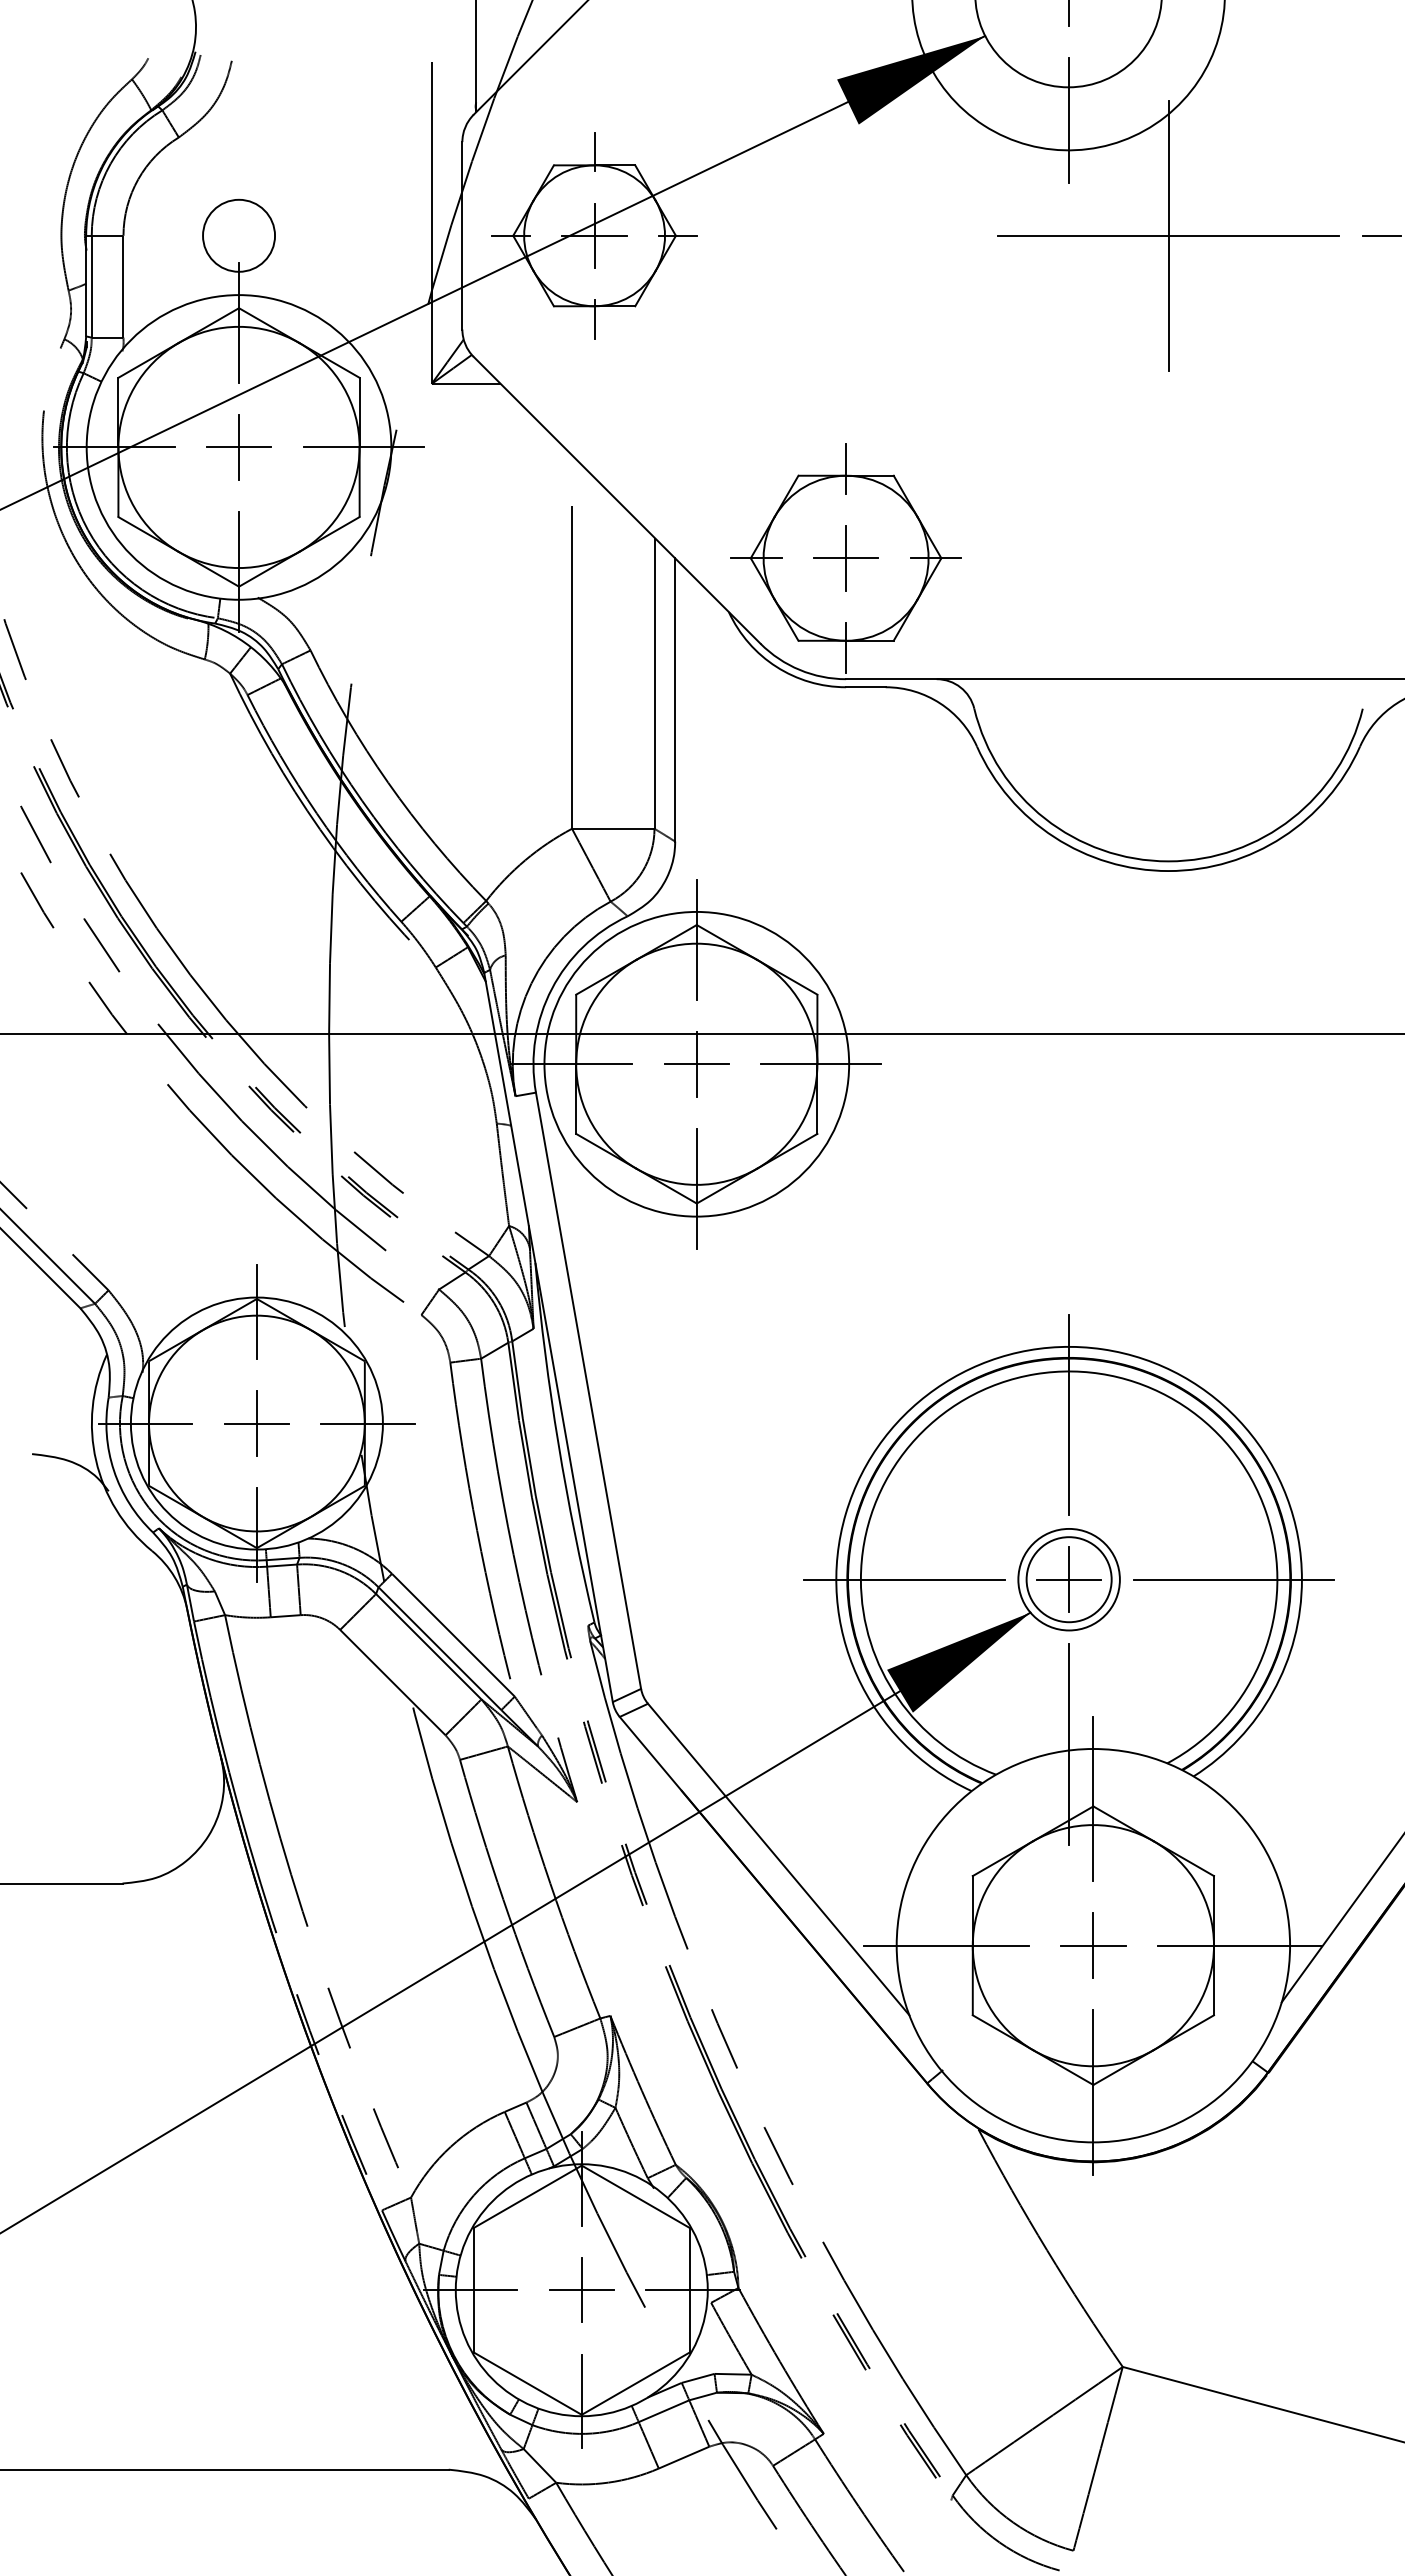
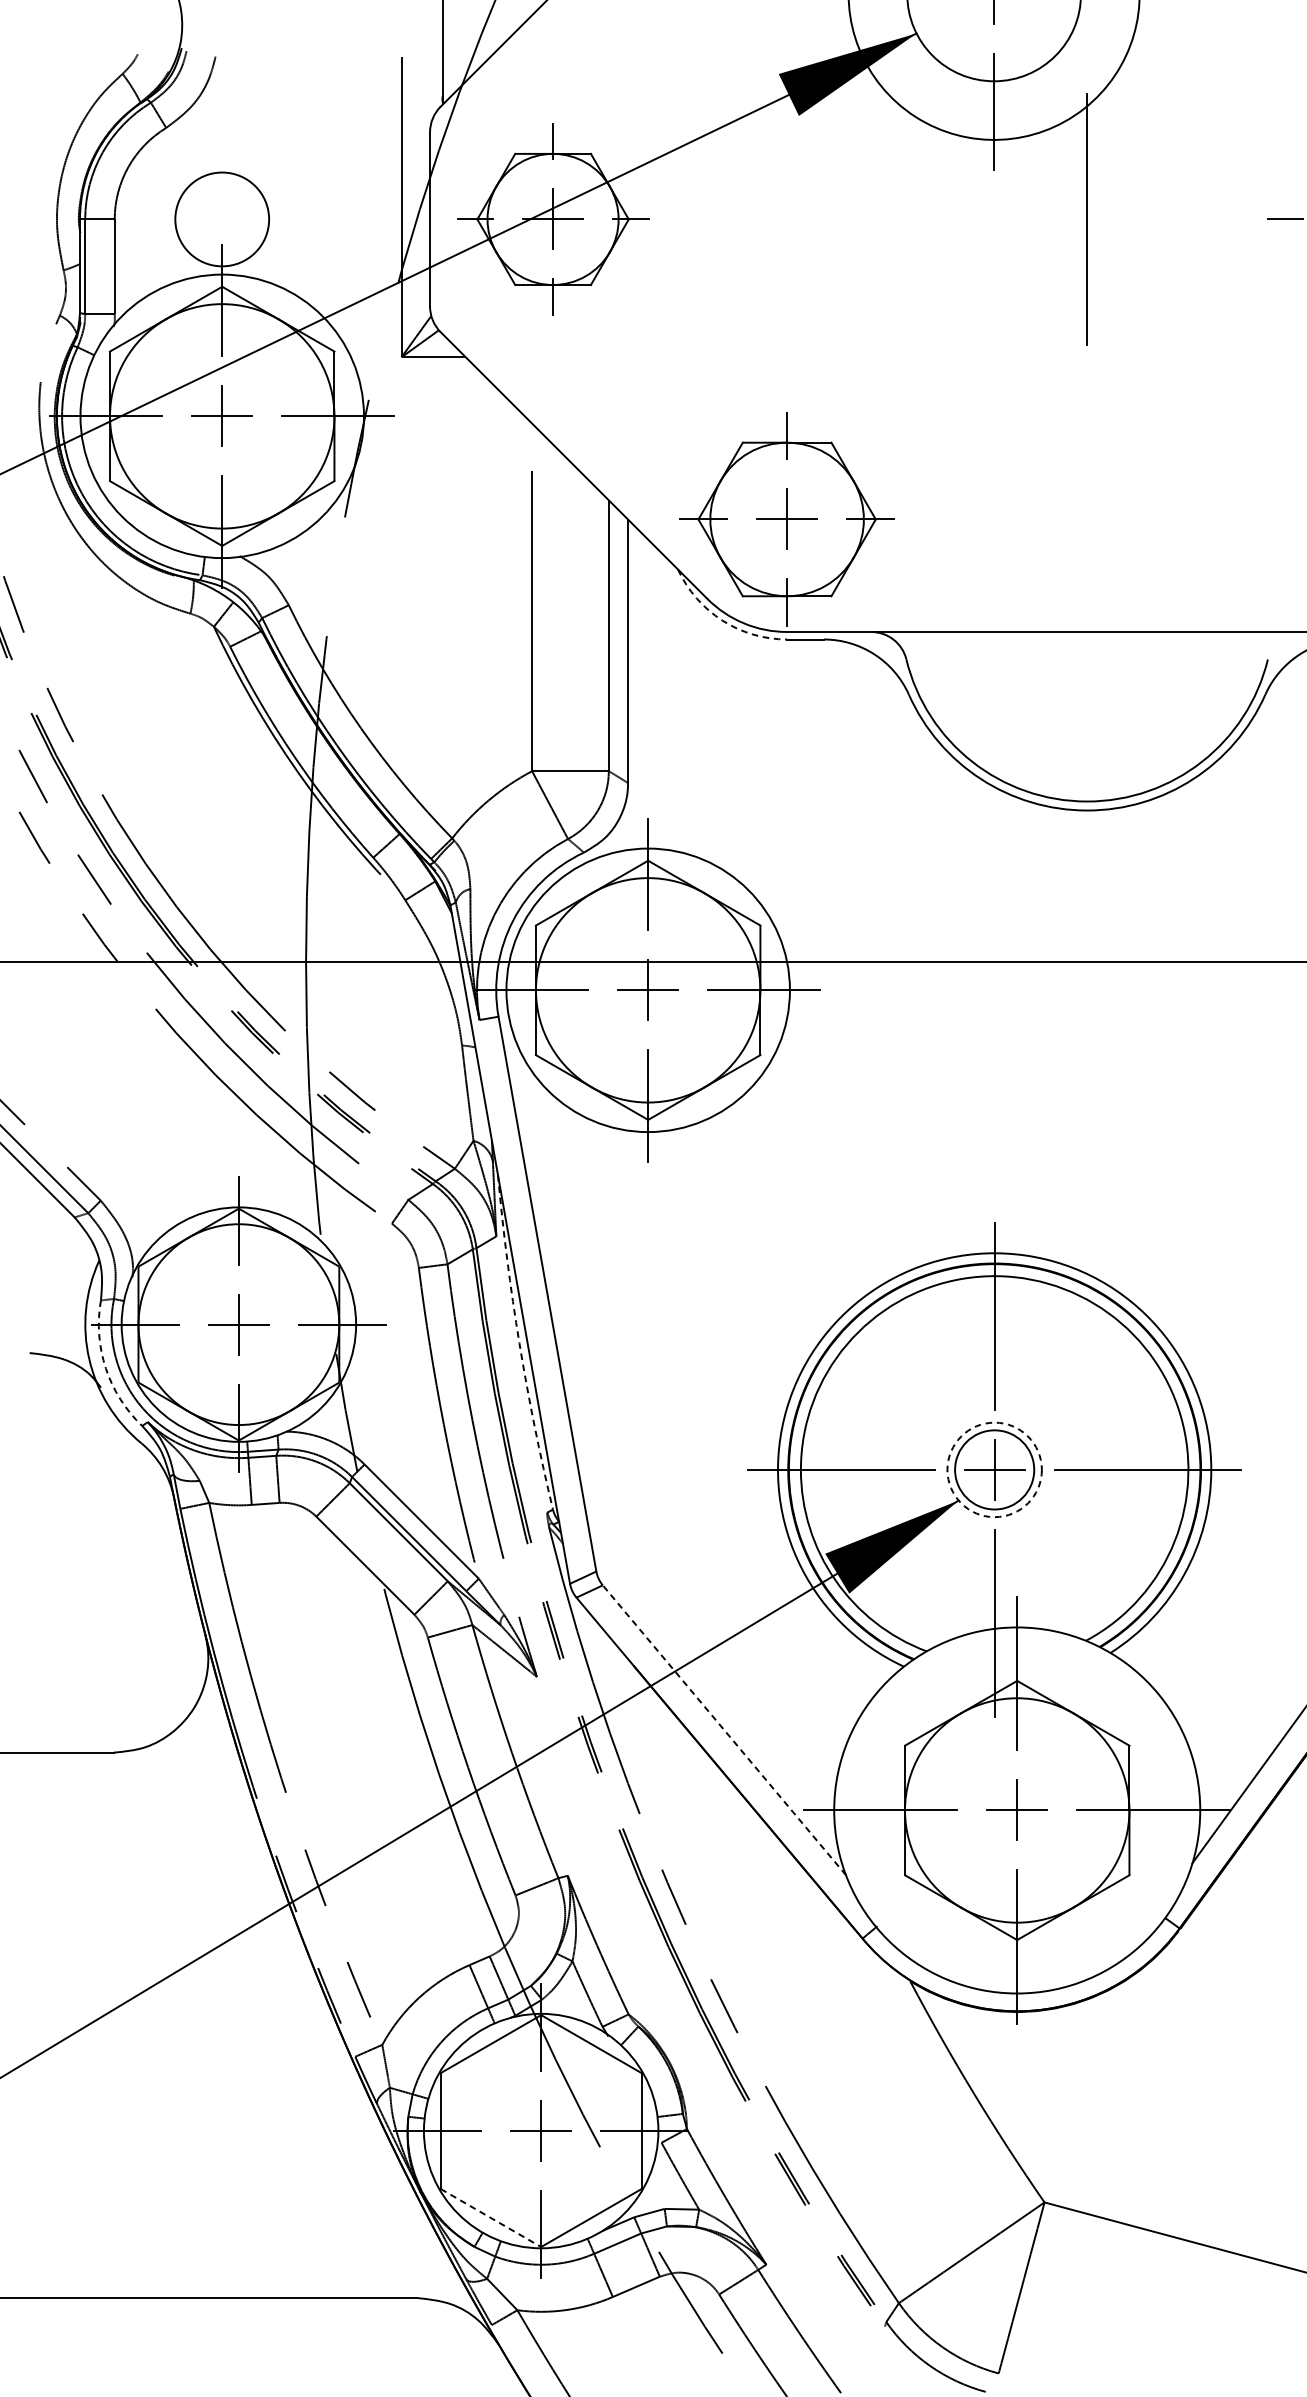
circle: (239, 235) -> (222, 219), size x1.4
line: (1168, 235) -> (1087, 219), removed
arc: (776, 666) -> (722, 620), solid -> dashed
arc: (558, 1443) -> (519, 1343), solid -> dashed
arc: (113, 1470) -> (105, 1368), solid -> dashed
circle: (1068, 1579) -> (994, 1469), solid -> dashed
line: (778, 1859) -> (724, 1730), solid -> dashed
line: (528, 2383) -> (491, 2217), solid -> dashed

